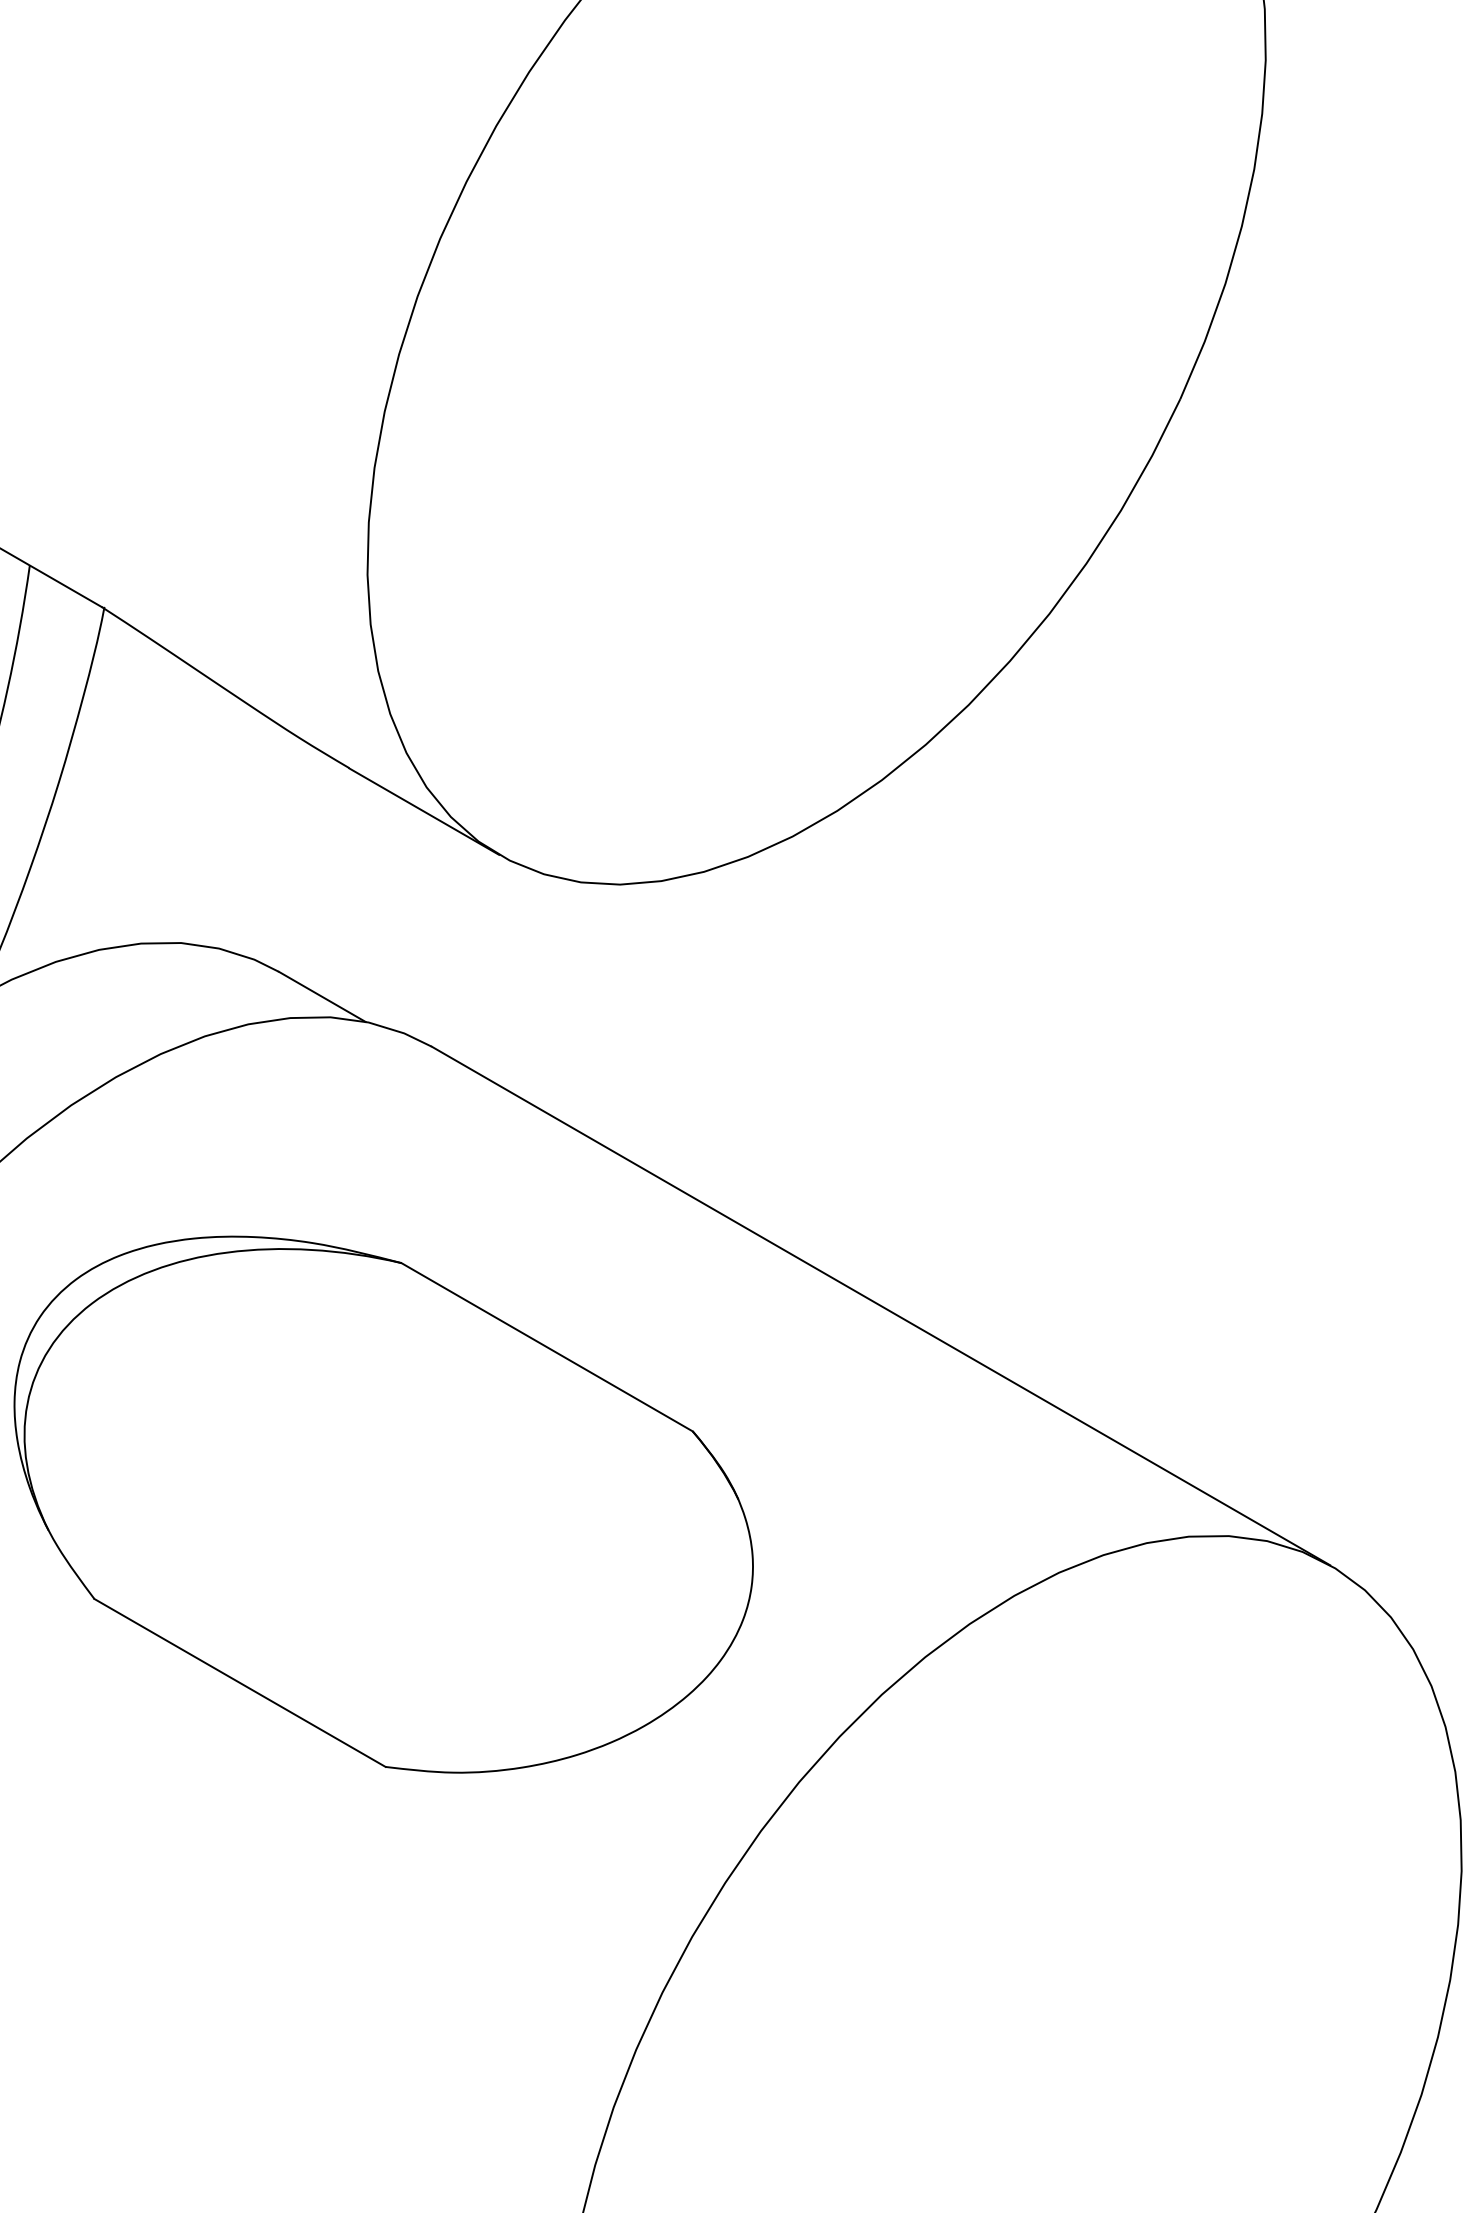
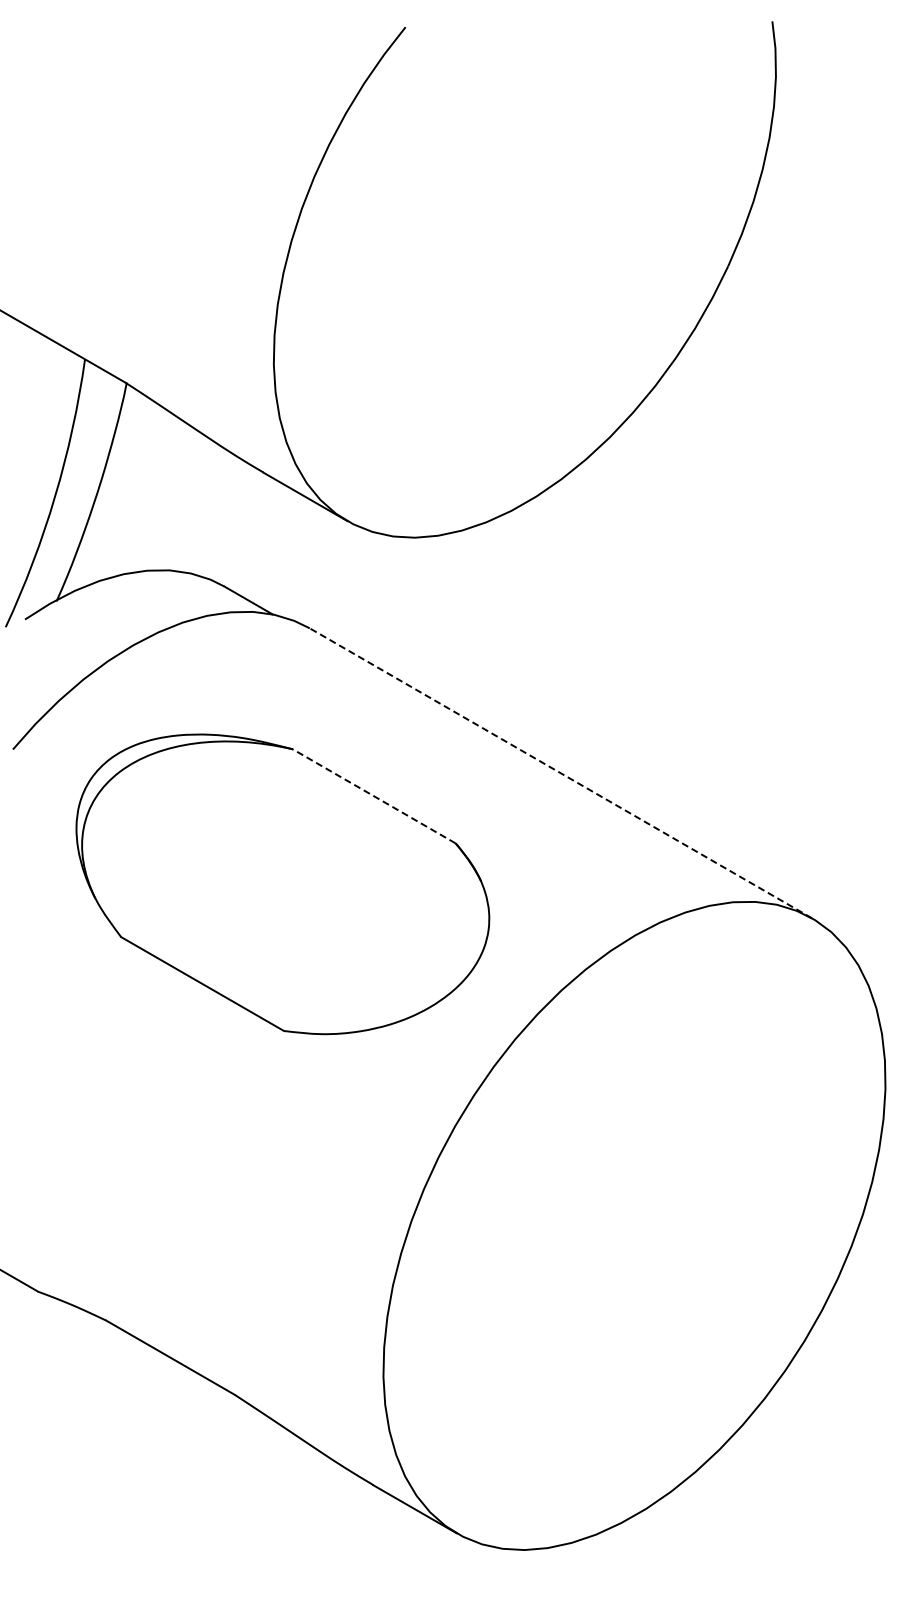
line: (880, 1306) -> (560, 773), solid -> dashed
line: (547, 1347) -> (374, 796), solid -> dashed

